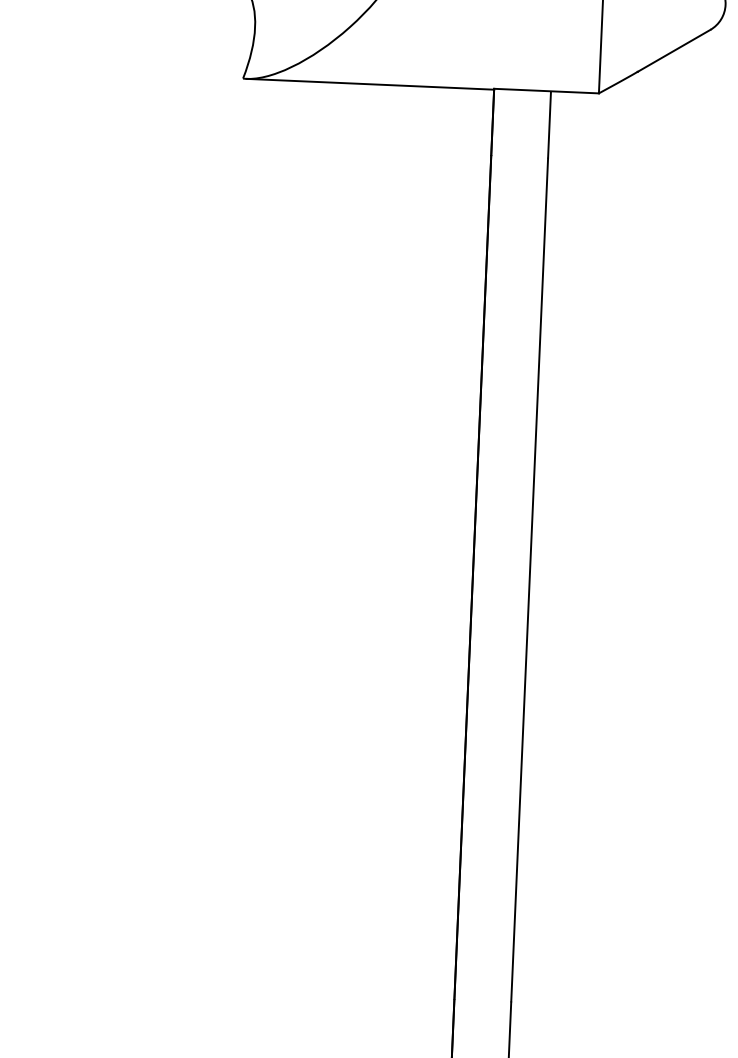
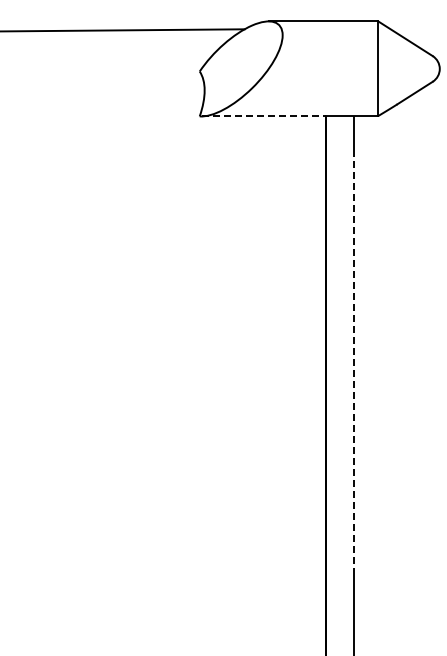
line: (372, 84) -> (264, 116), solid -> dashed
line: (530, 580) -> (354, 361), solid -> dashed

